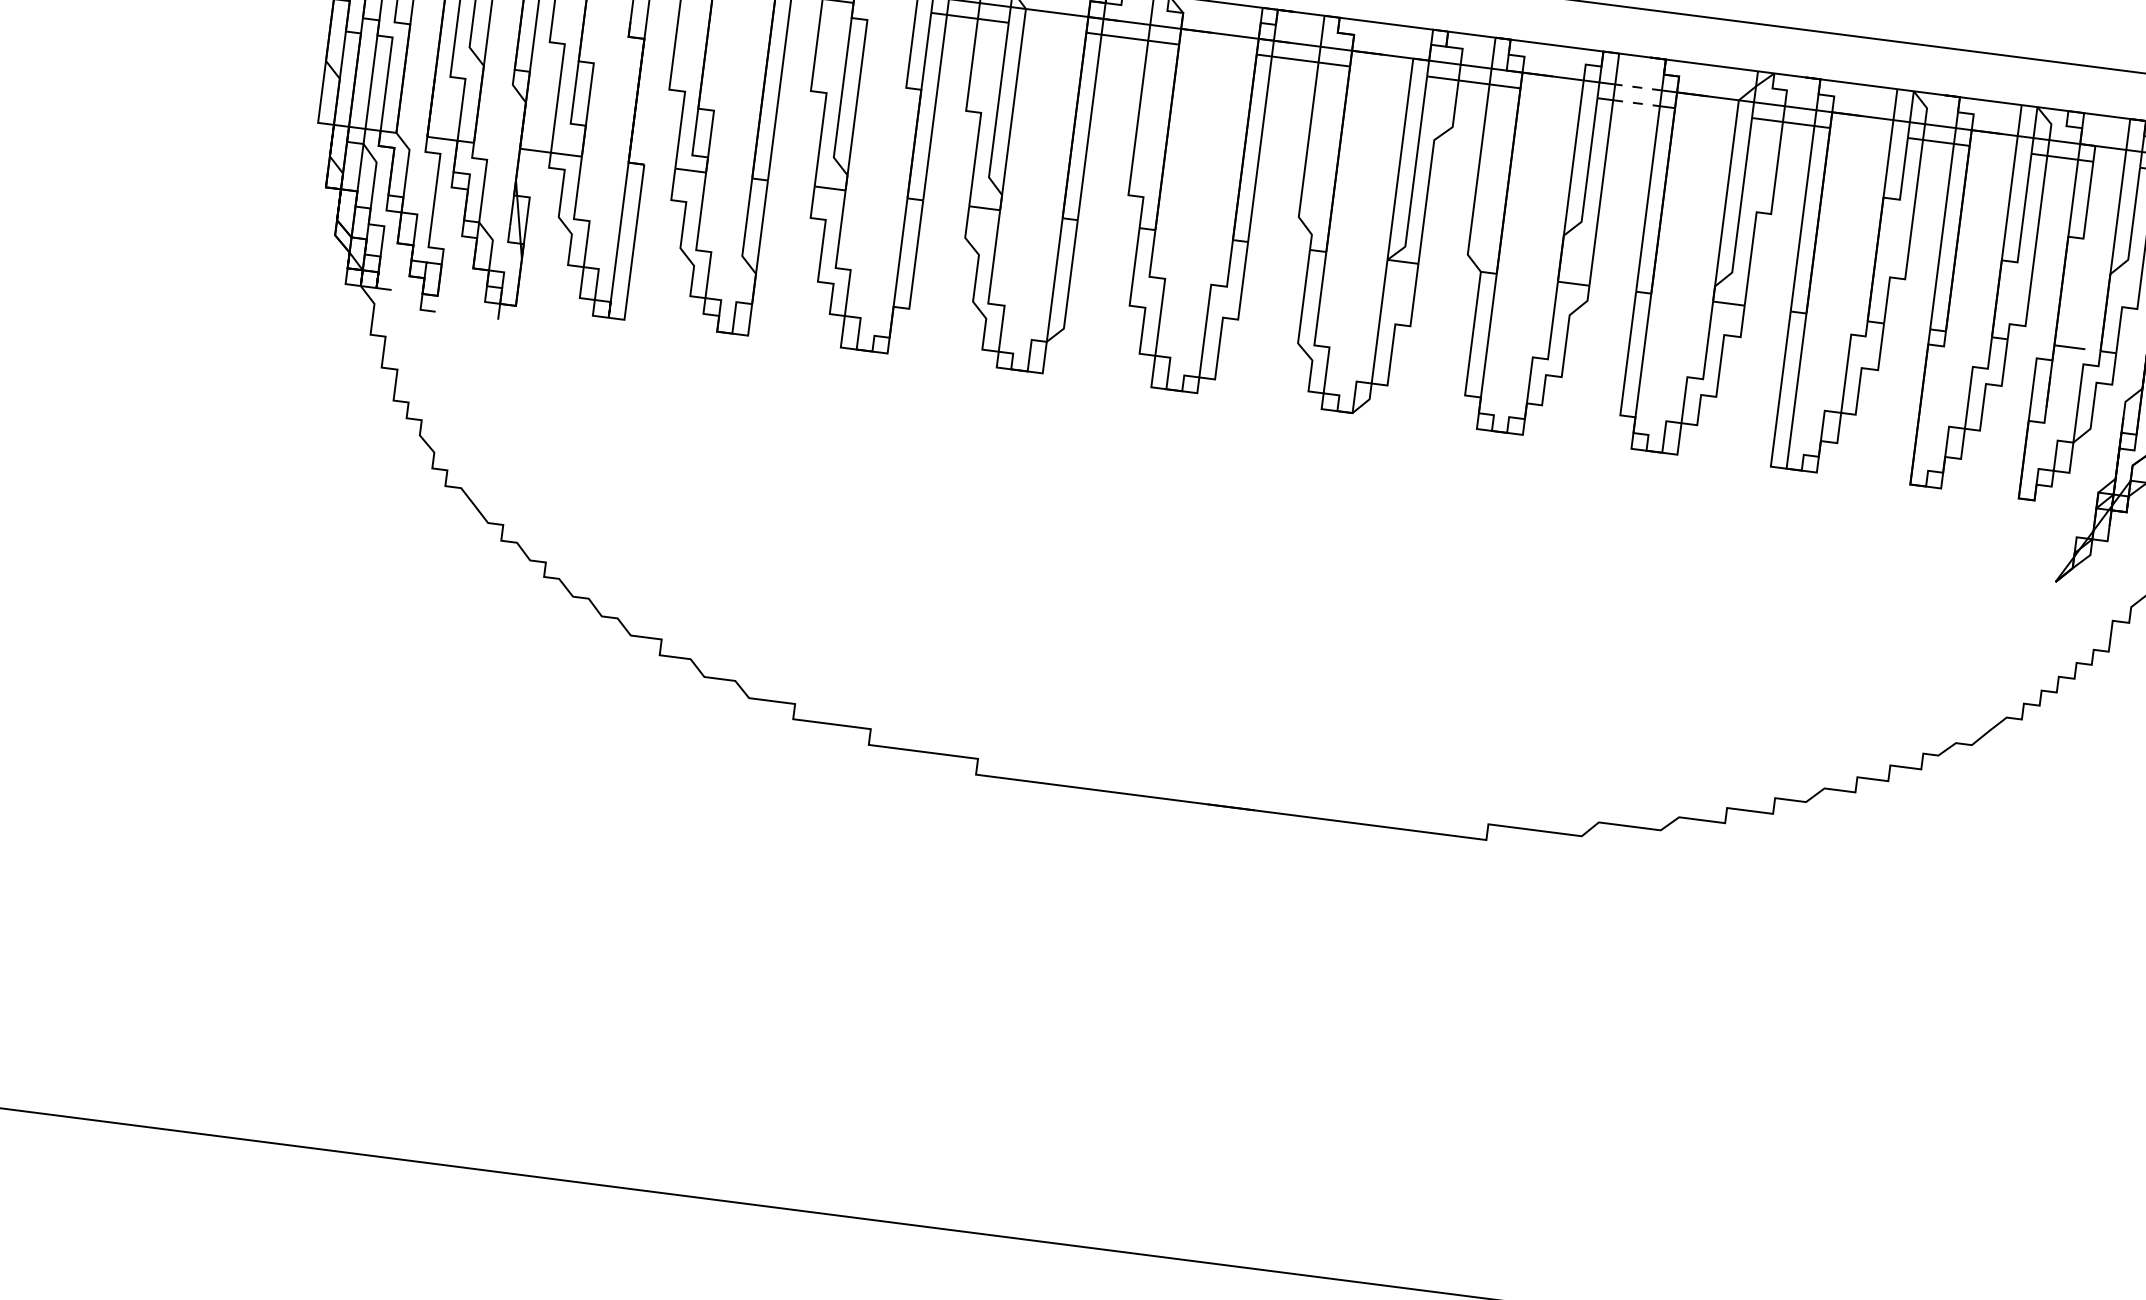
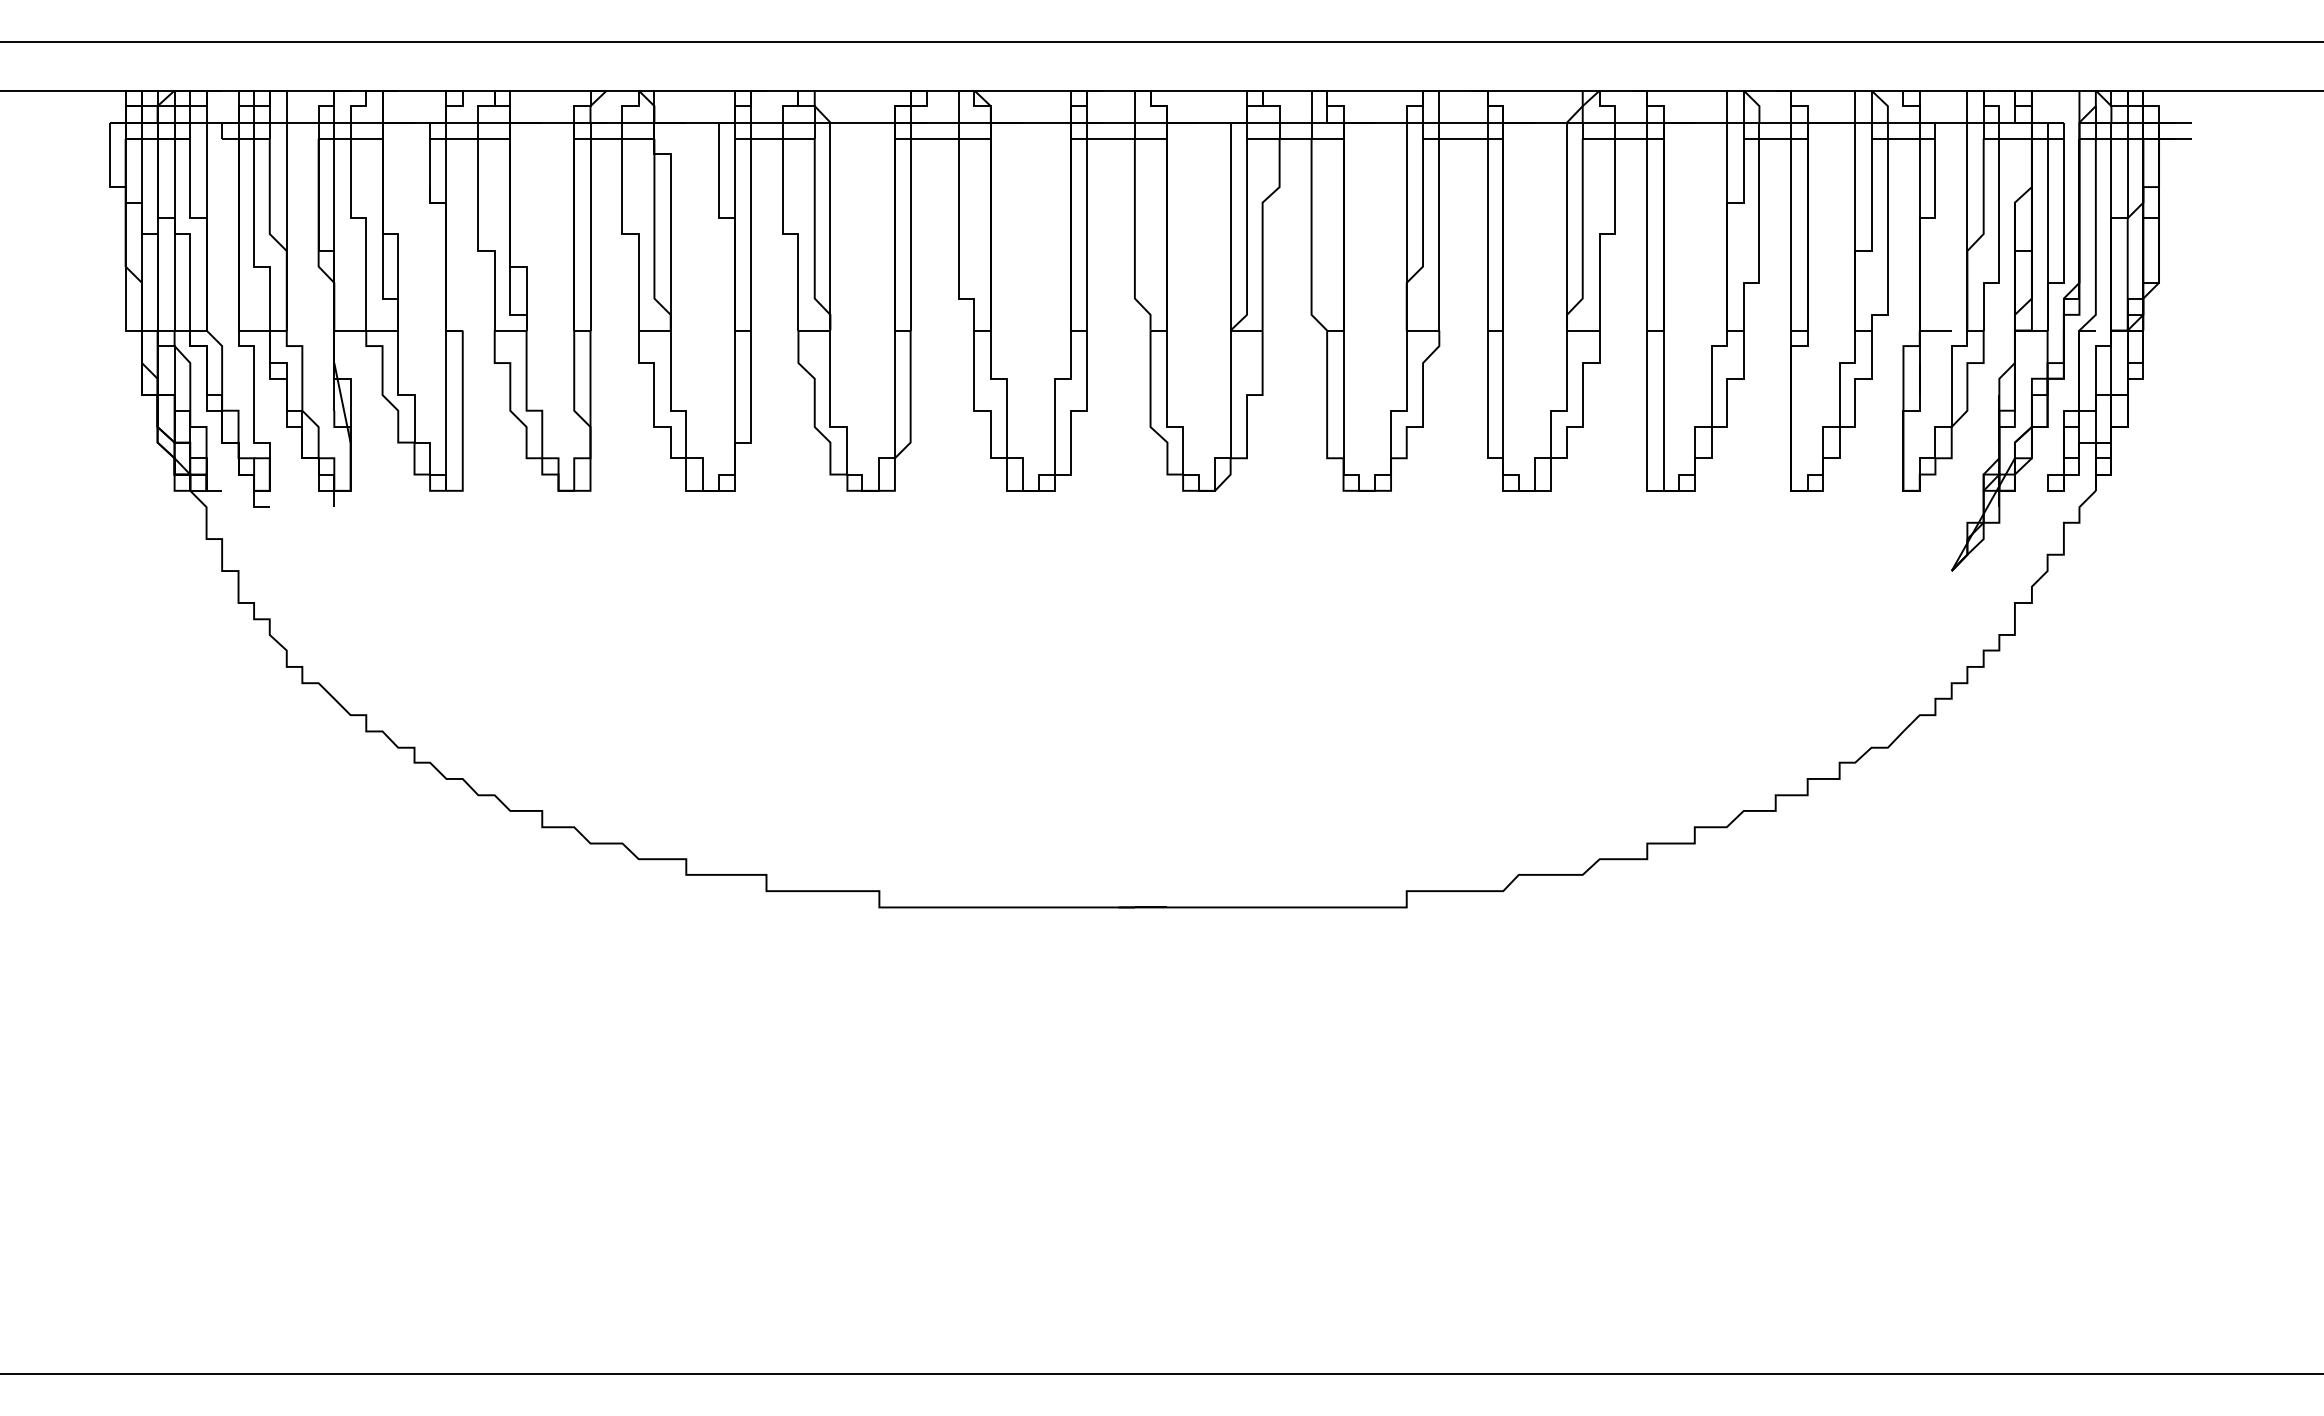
line: (1637, 87) -> (1462, 122), dashed -> solid
line: (1636, 102) -> (1463, 138), dashed -> solid

